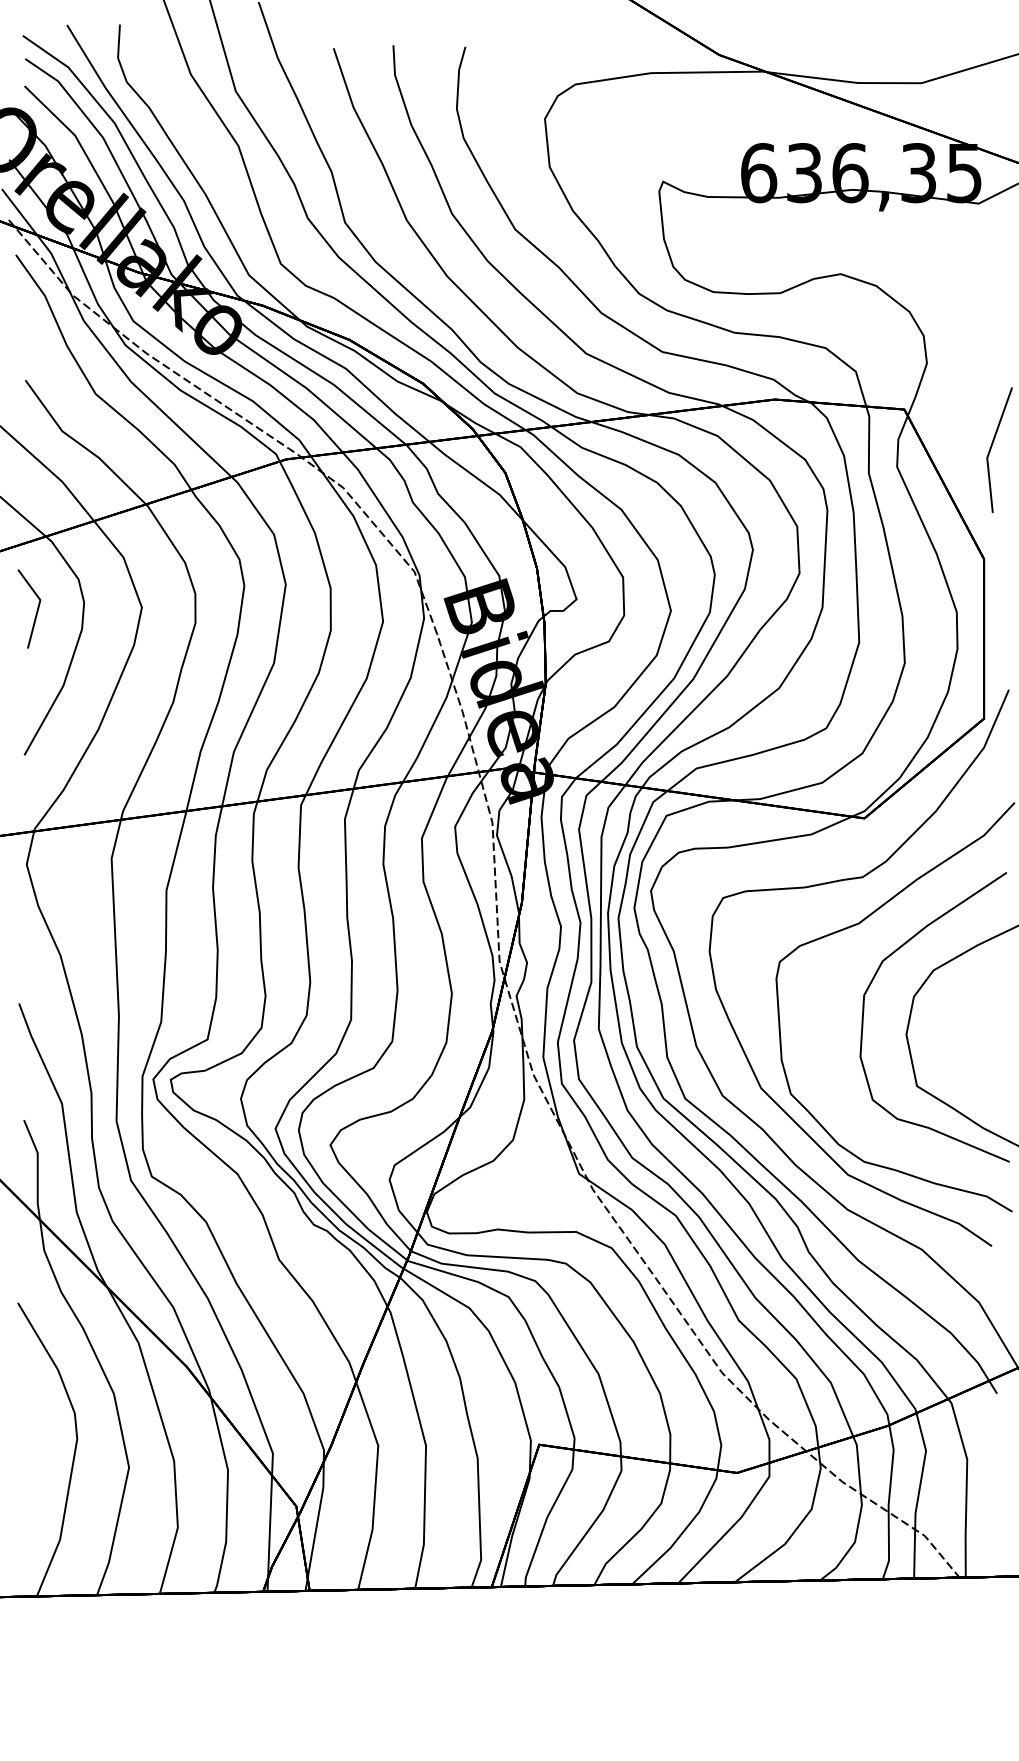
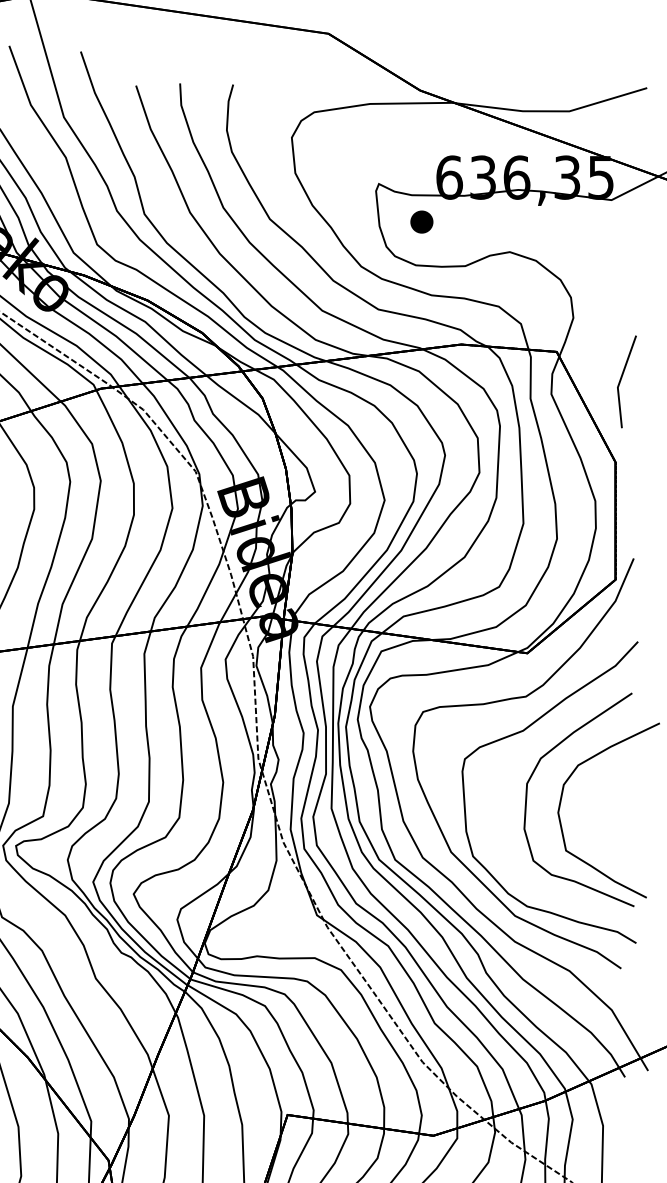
part: (720, 232) -> (421, 221), added

